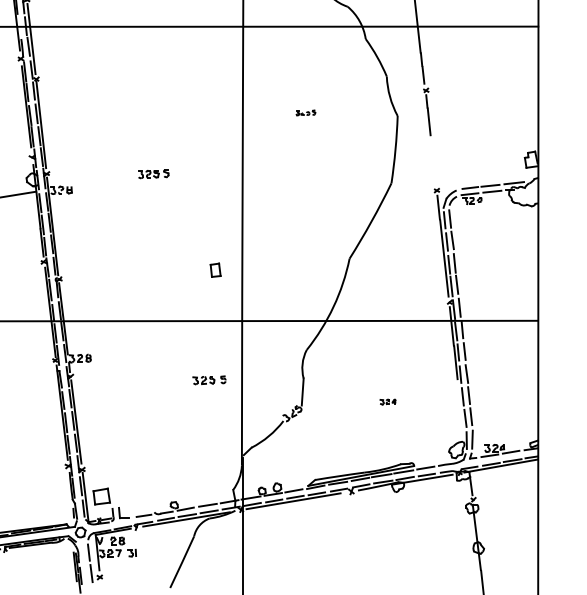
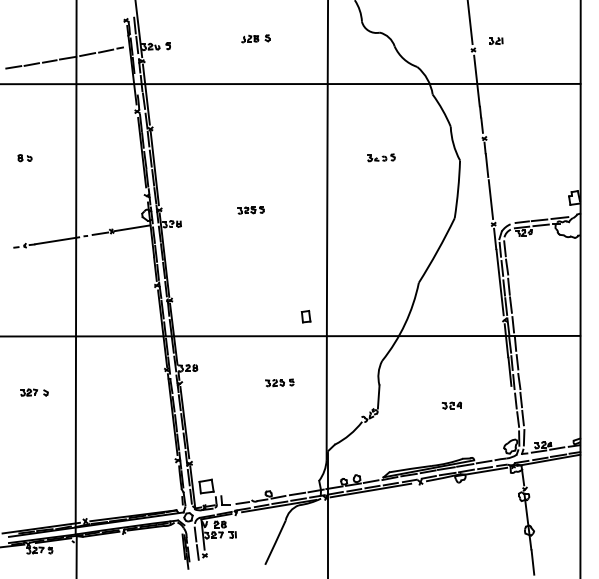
part: (305, 112) -> (381, 157), size x1.67
line: (433, 161) -> (490, 199), added
part: (214, 270) -> (305, 316), moved
part: (209, 379) -> (279, 382), moved
part: (387, 402) -> (451, 405), size x1.43

